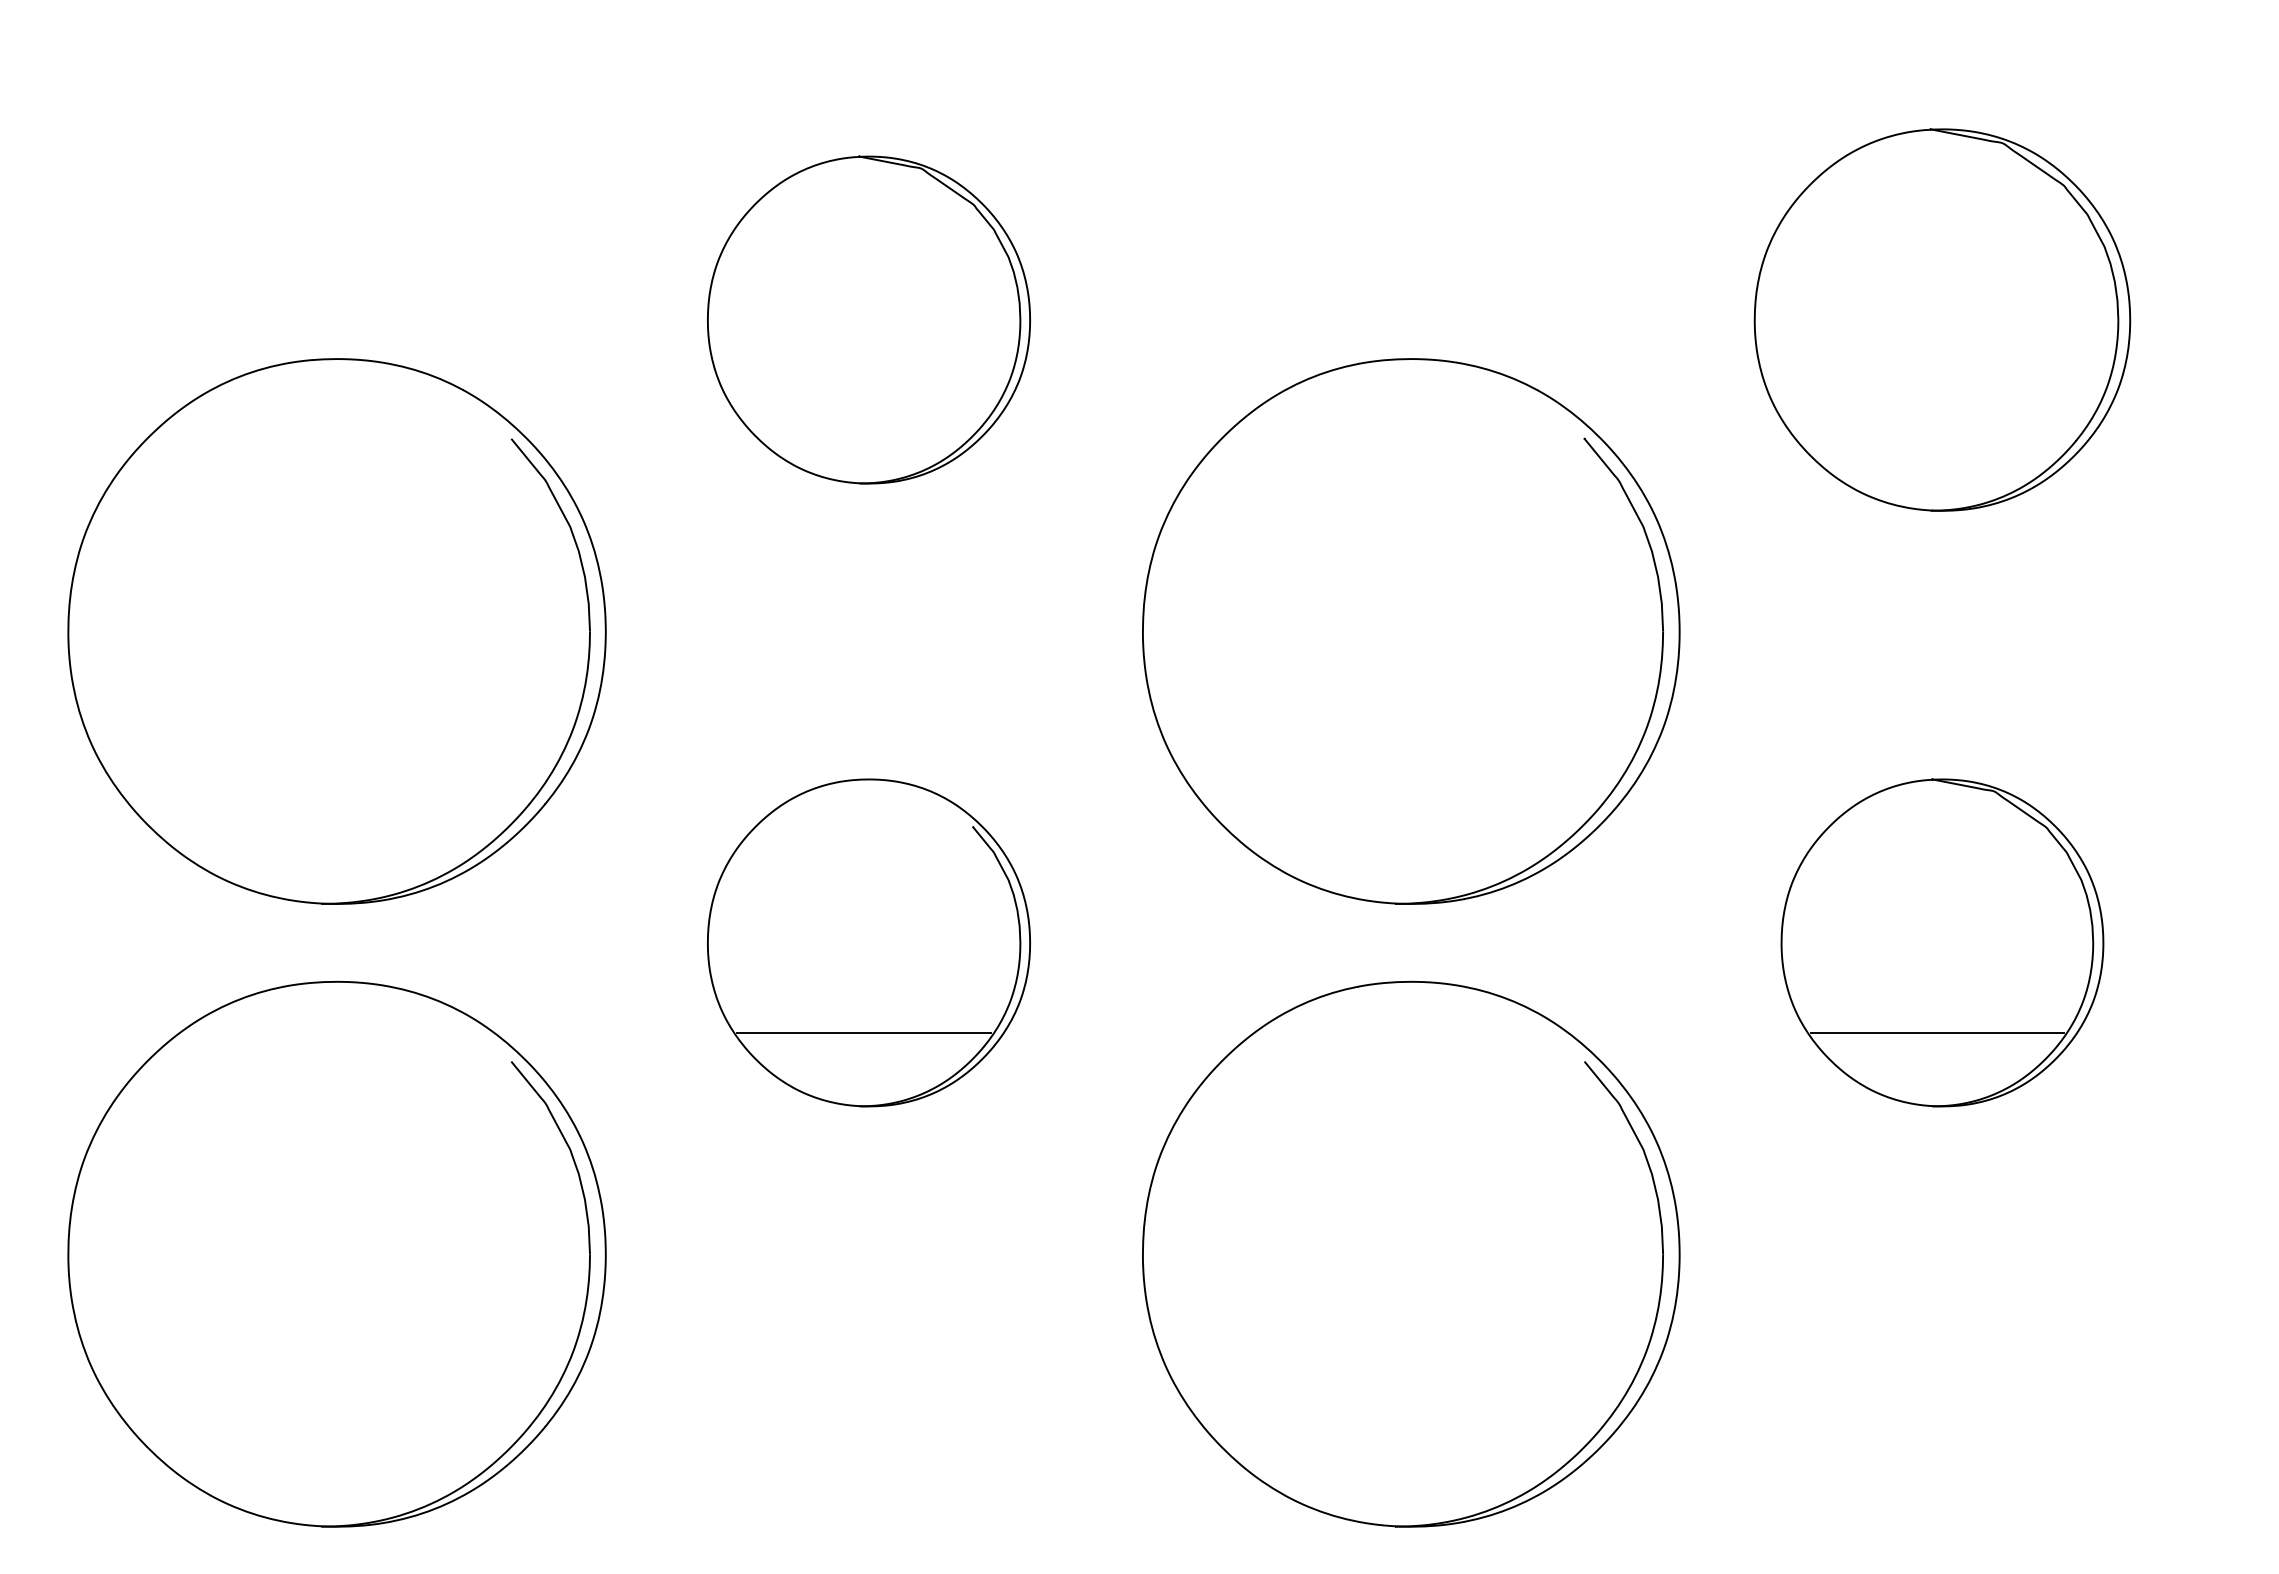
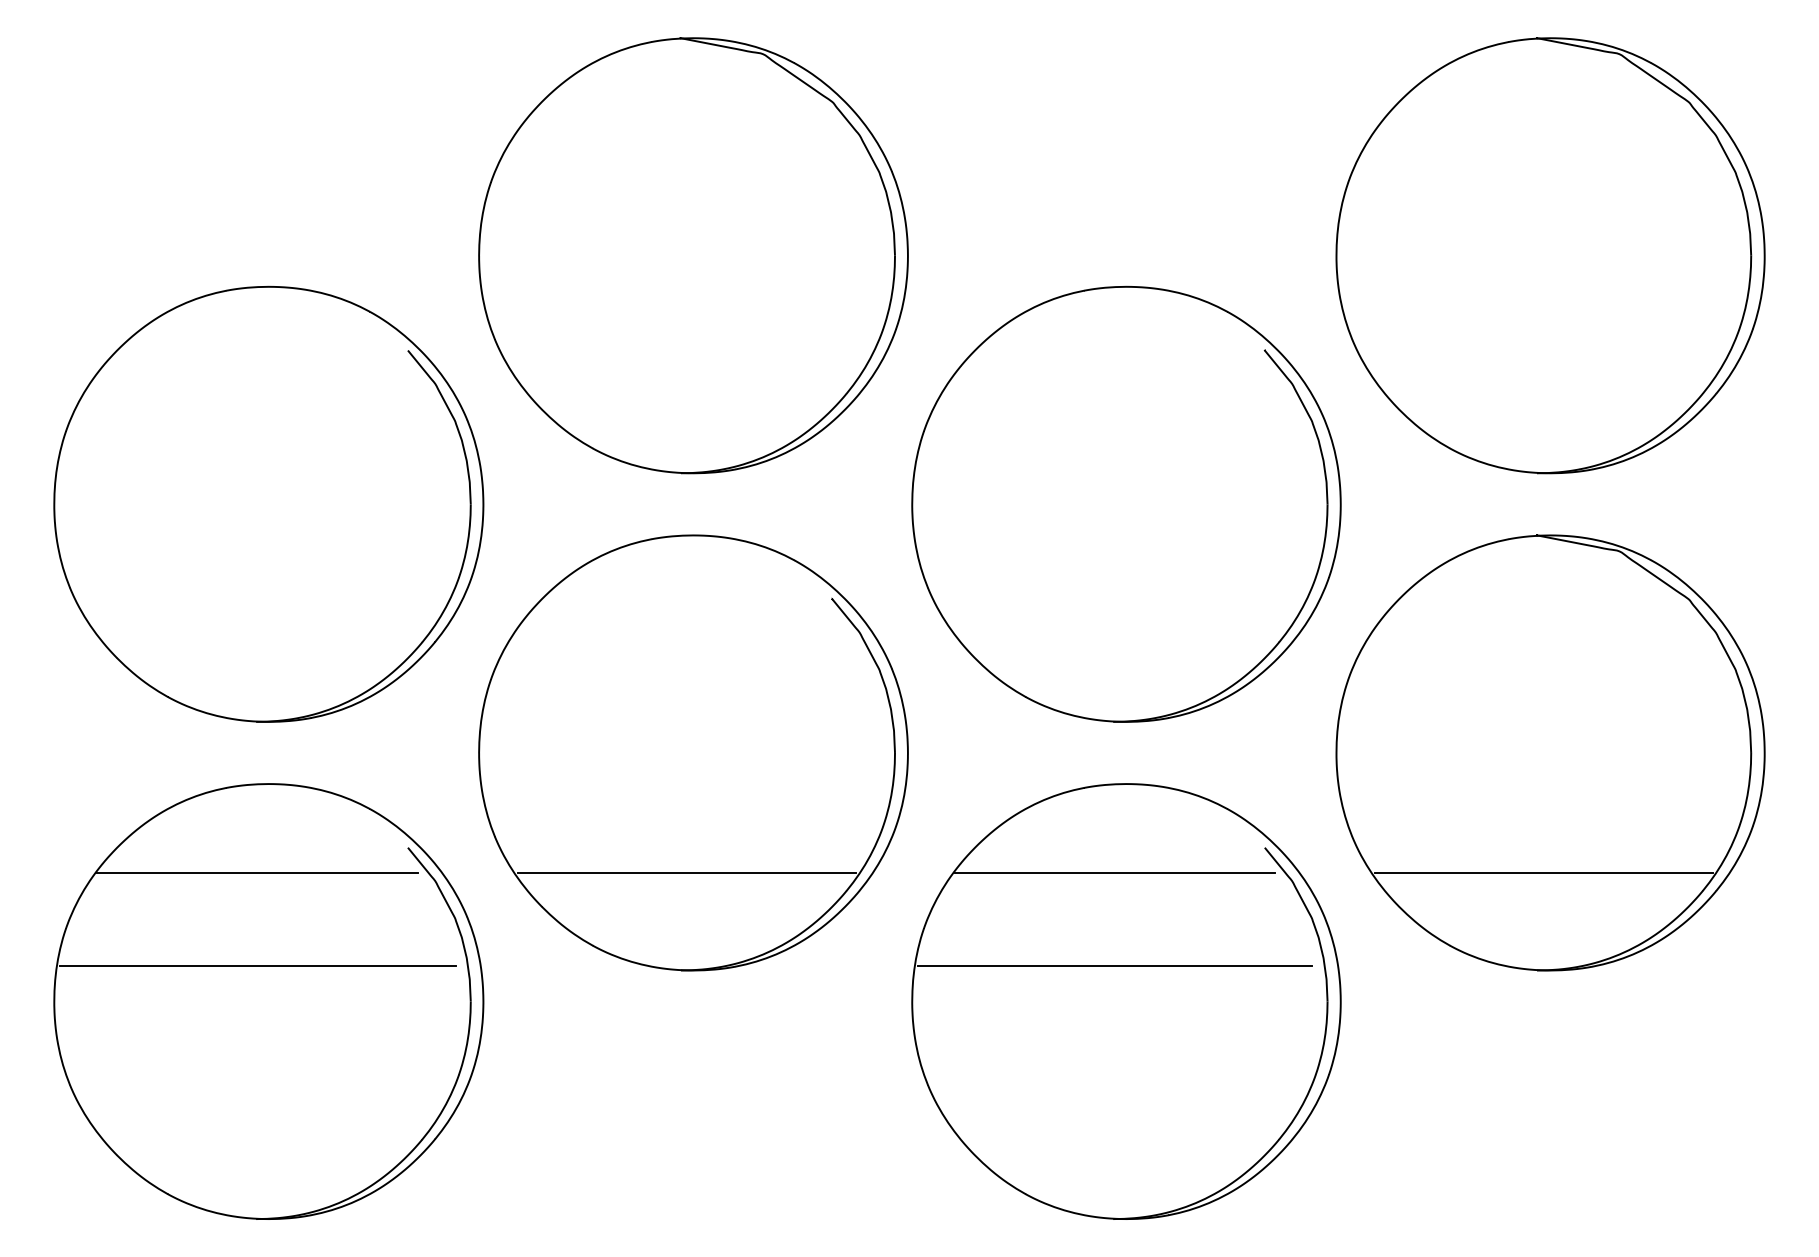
part: (868, 319) -> (693, 255), size x1.67
part: (1942, 319) -> (1550, 255), size x1.43
part: (868, 942) -> (693, 752), size x1.67
part: (1942, 942) -> (1550, 752), size x1.67
line: (322, 1093) -> (257, 873), added
line: (1396, 1093) -> (1114, 873), added
line: (322, 1209) -> (257, 965), added
line: (1397, 1209) -> (1115, 965), added

